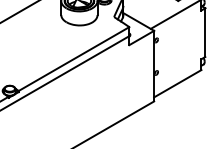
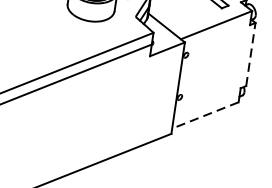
line: (205, 32) -> (251, 54), solid -> dashed
line: (177, 83) -> (205, 115), solid -> dashed

